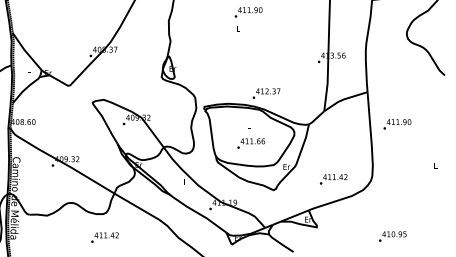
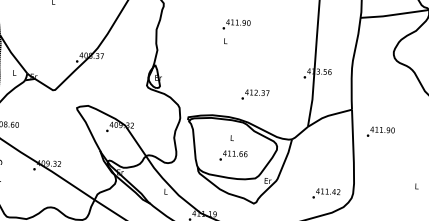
text: (266, 93) -> (255, 94), moved
text: (397, 124) -> (380, 132), moved
text: (333, 179) -> (326, 193), moved

